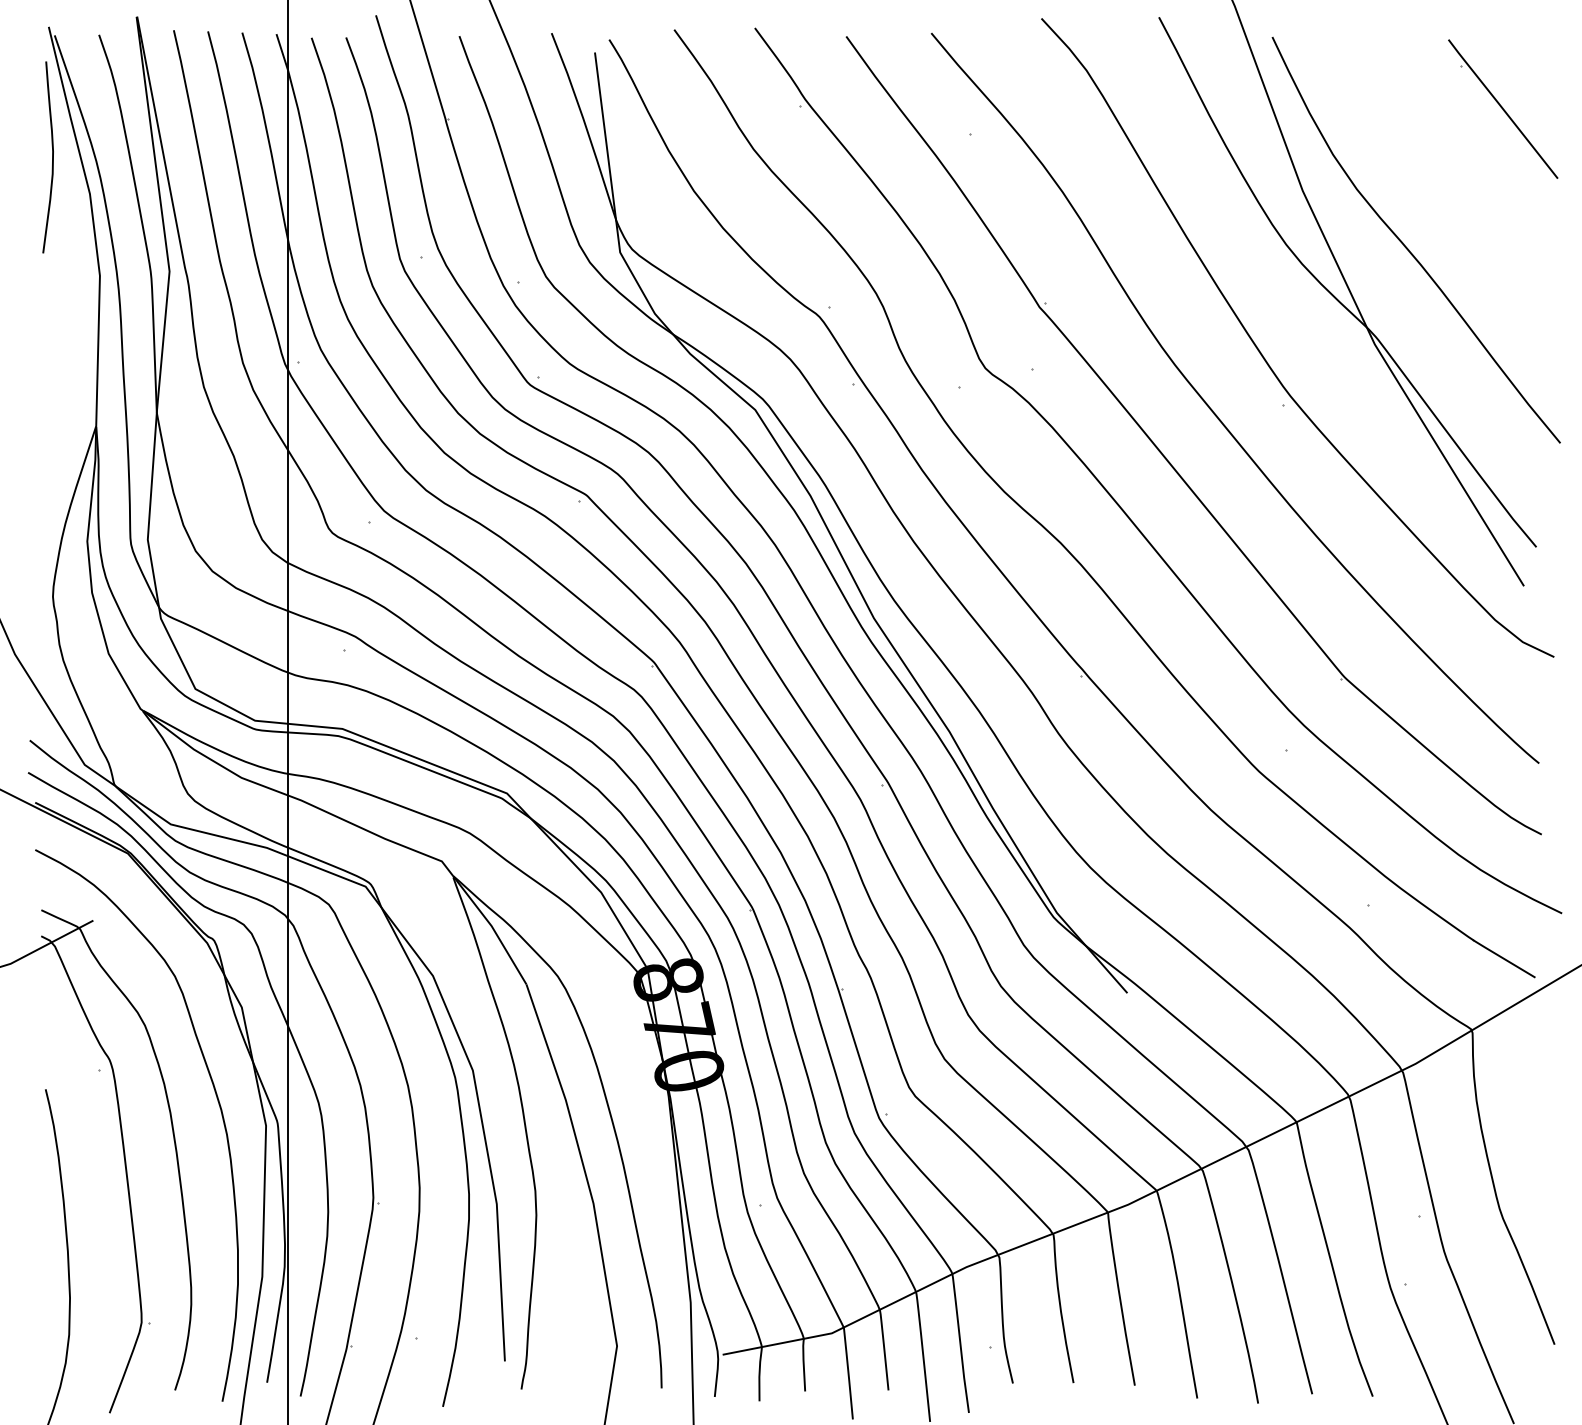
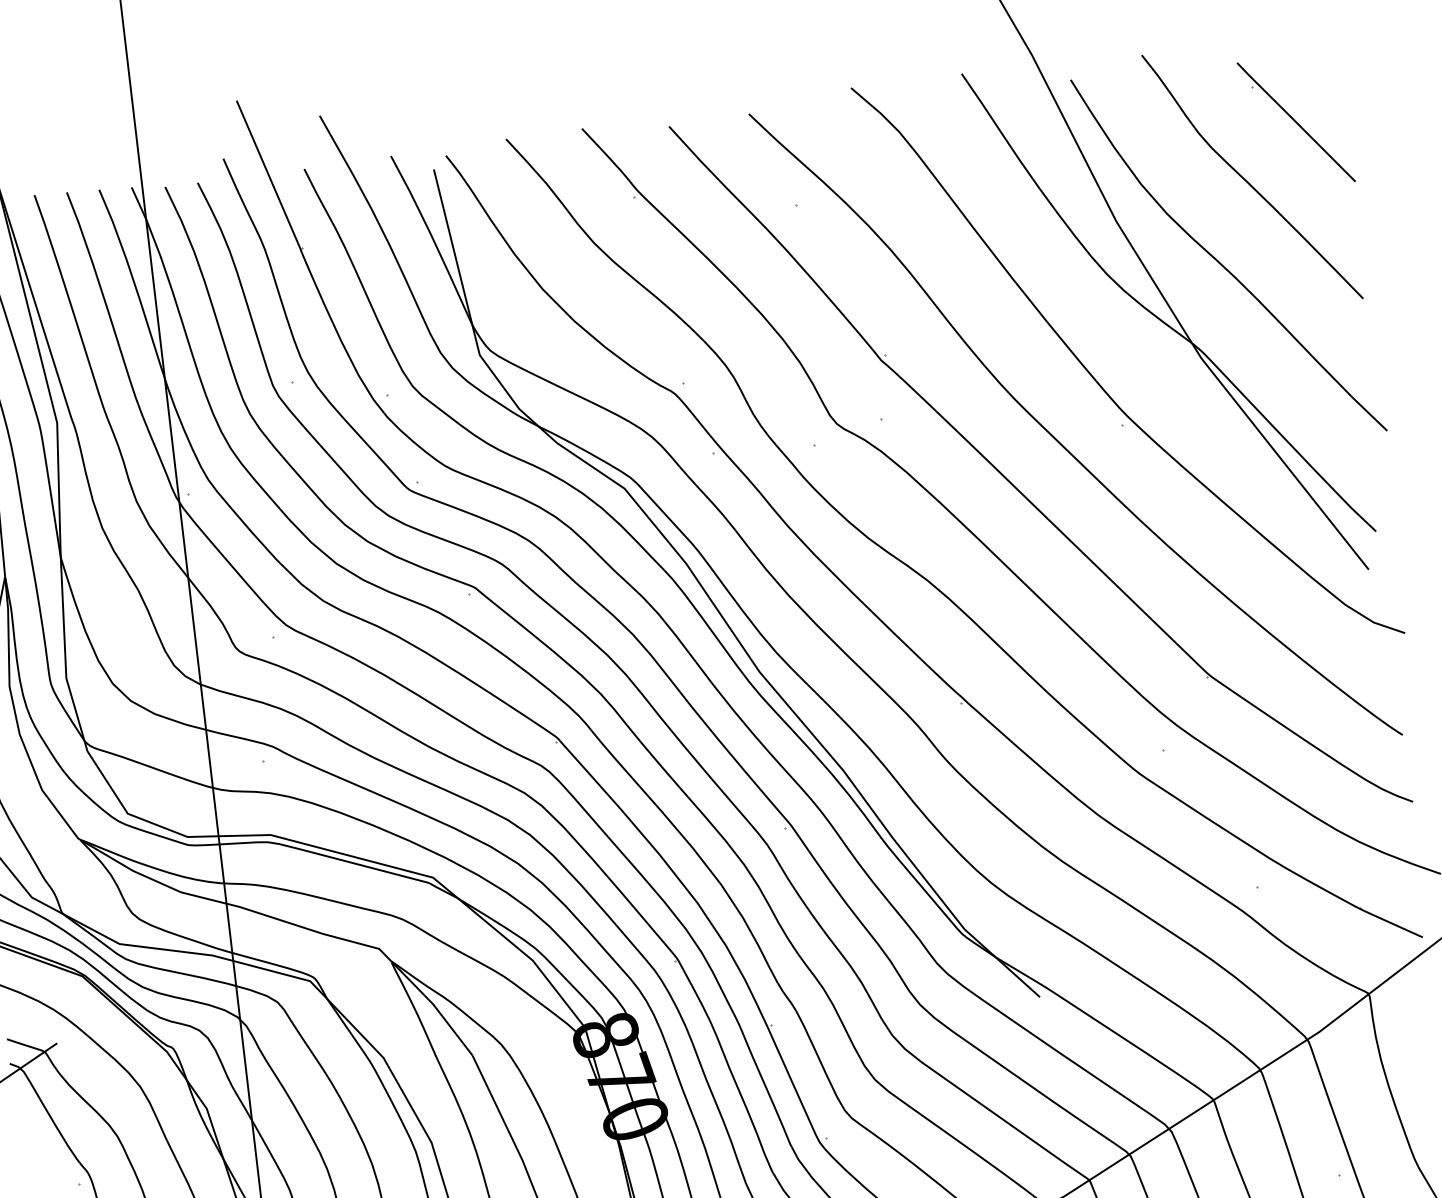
curve: (1445, 165) -> (1248, 181), added

